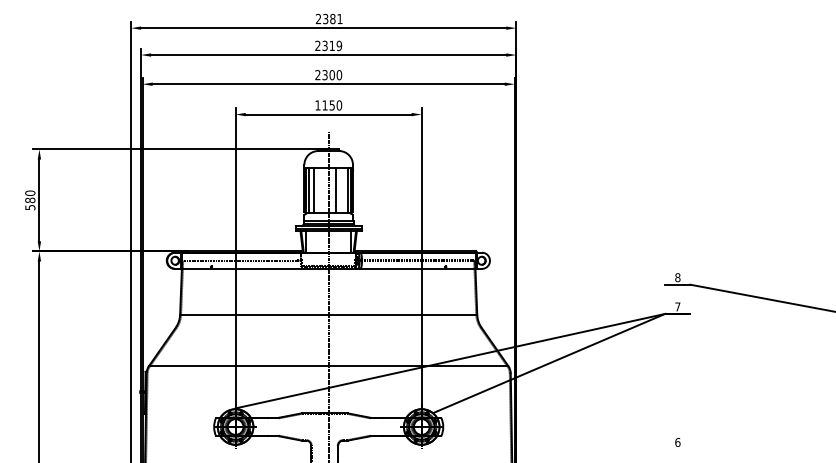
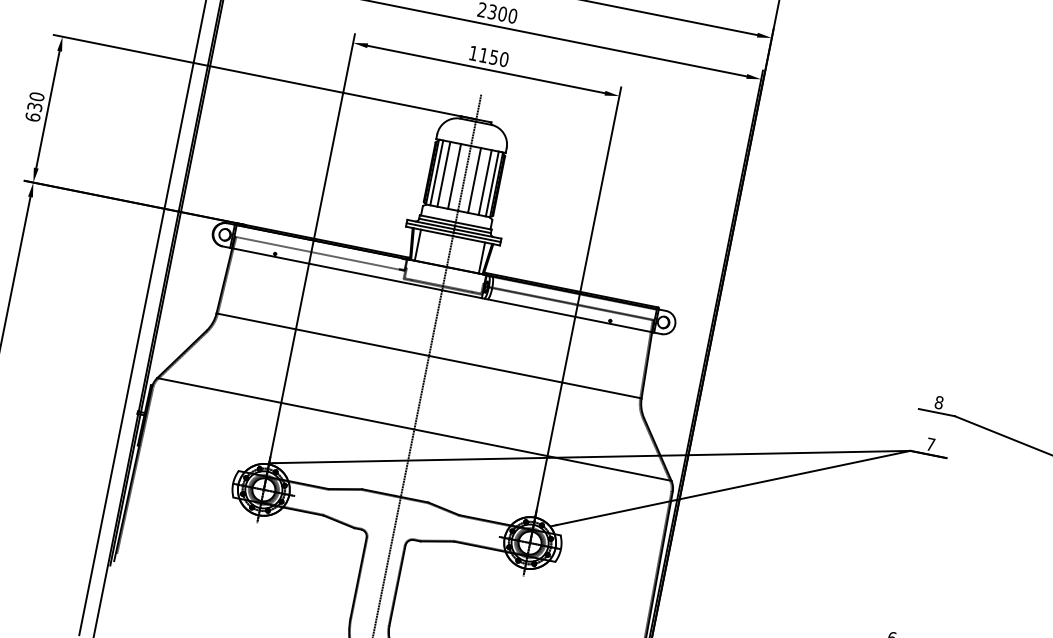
line: (321, 190) -> (454, 176), added
line: (343, 190) -> (485, 182), added
text: (30, 203) -> (34, 111), 580 -> 630

